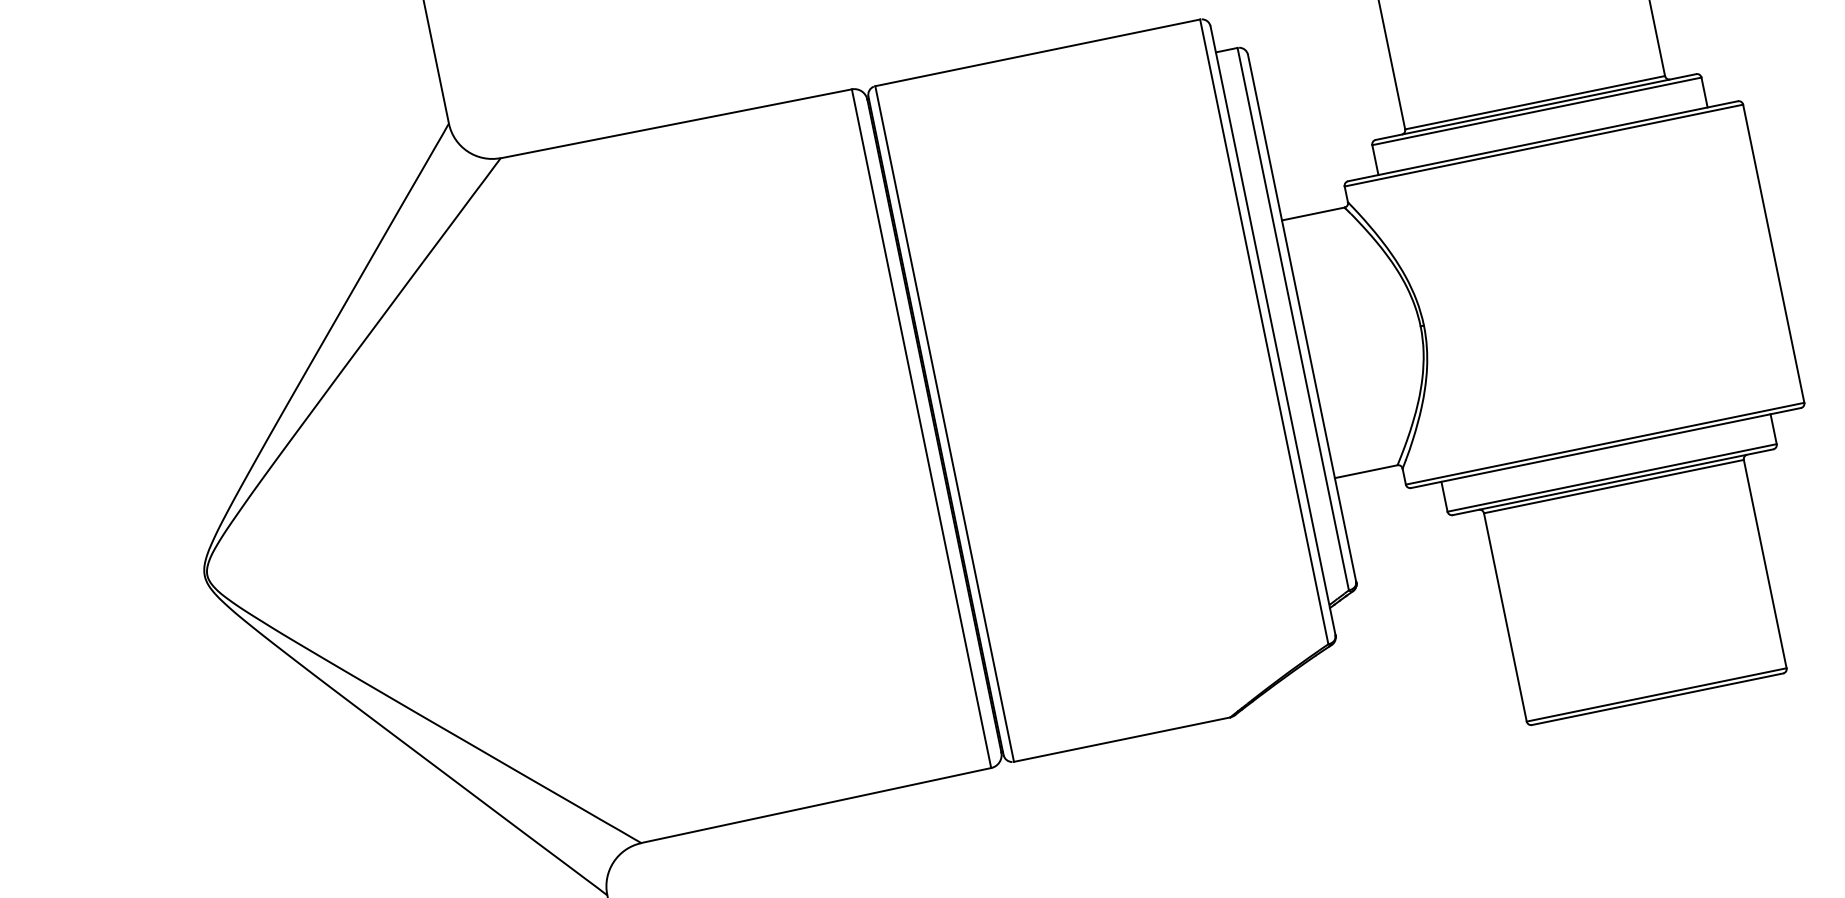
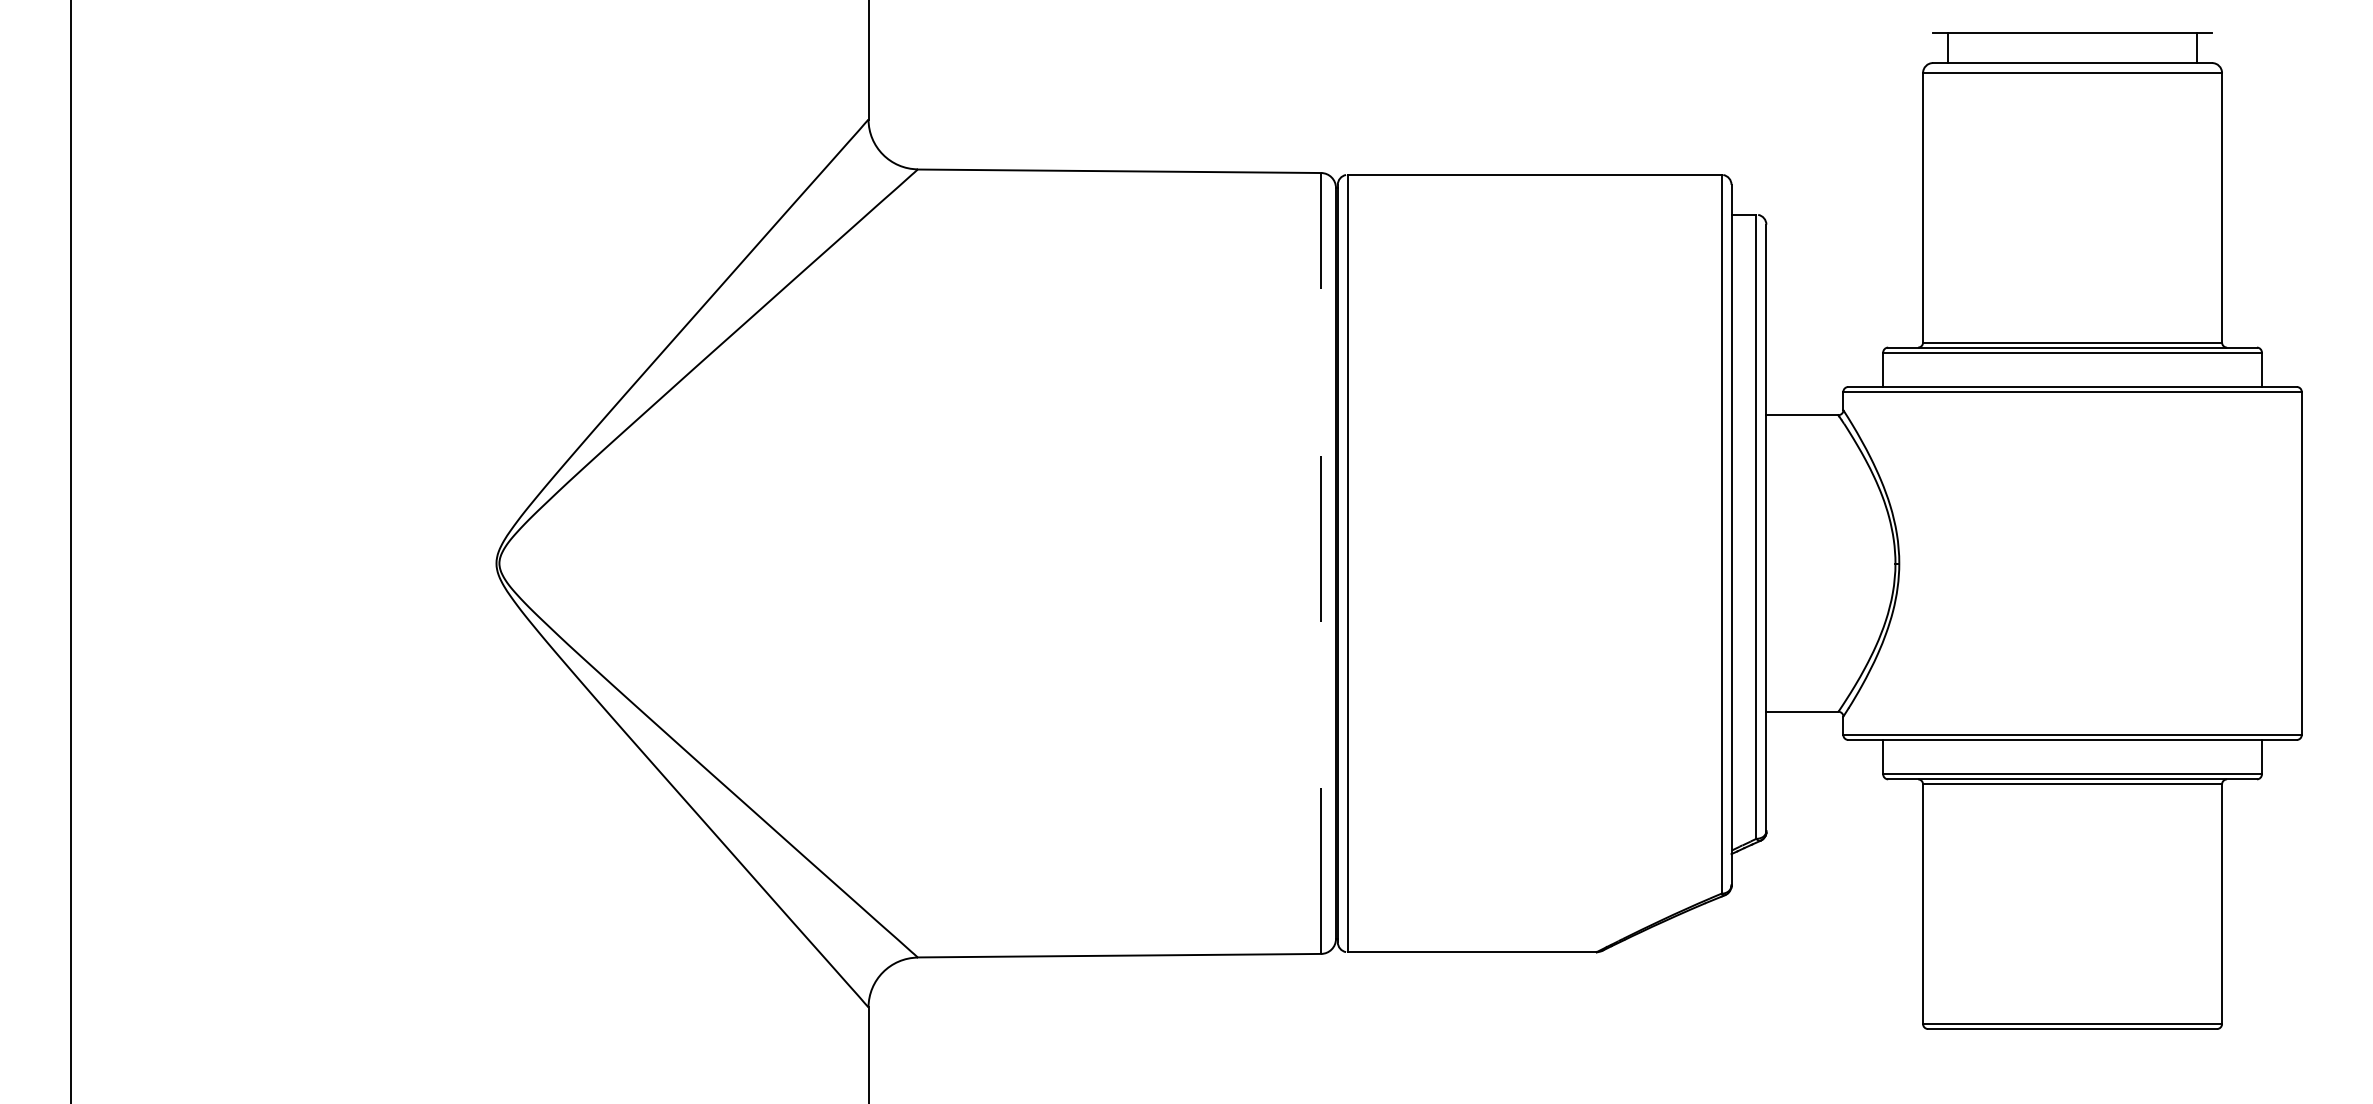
line: (921, 427) -> (1321, 562), solid -> dashed

